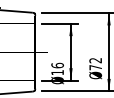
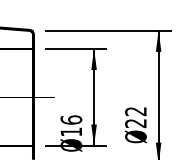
text: (95, 67) -> (135, 123), 72 -> 22

